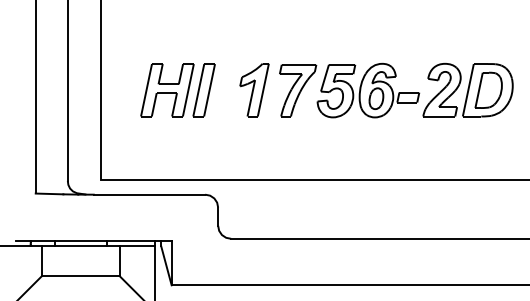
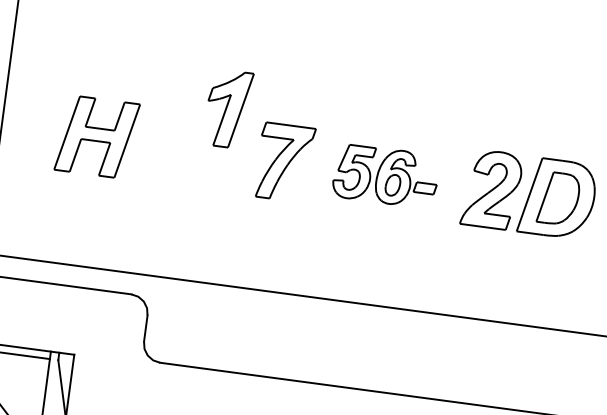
part: (203, 90) -> (148, 144), removed
part: (254, 90) -> (228, 109), moved
part: (368, 90) -> (386, 175), size x0.7

